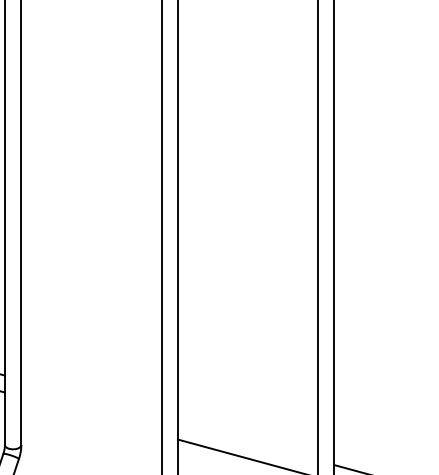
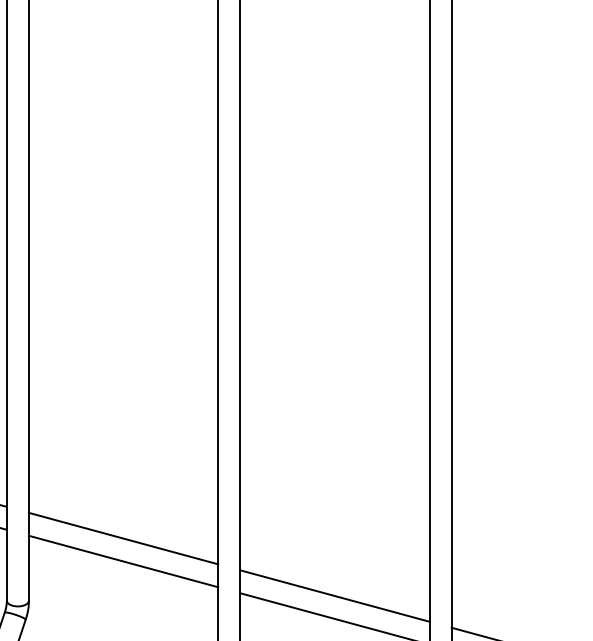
line: (91, 398) -> (123, 538), added
line: (91, 416) -> (123, 561), added
line: (247, 441) -> (334, 595), added

